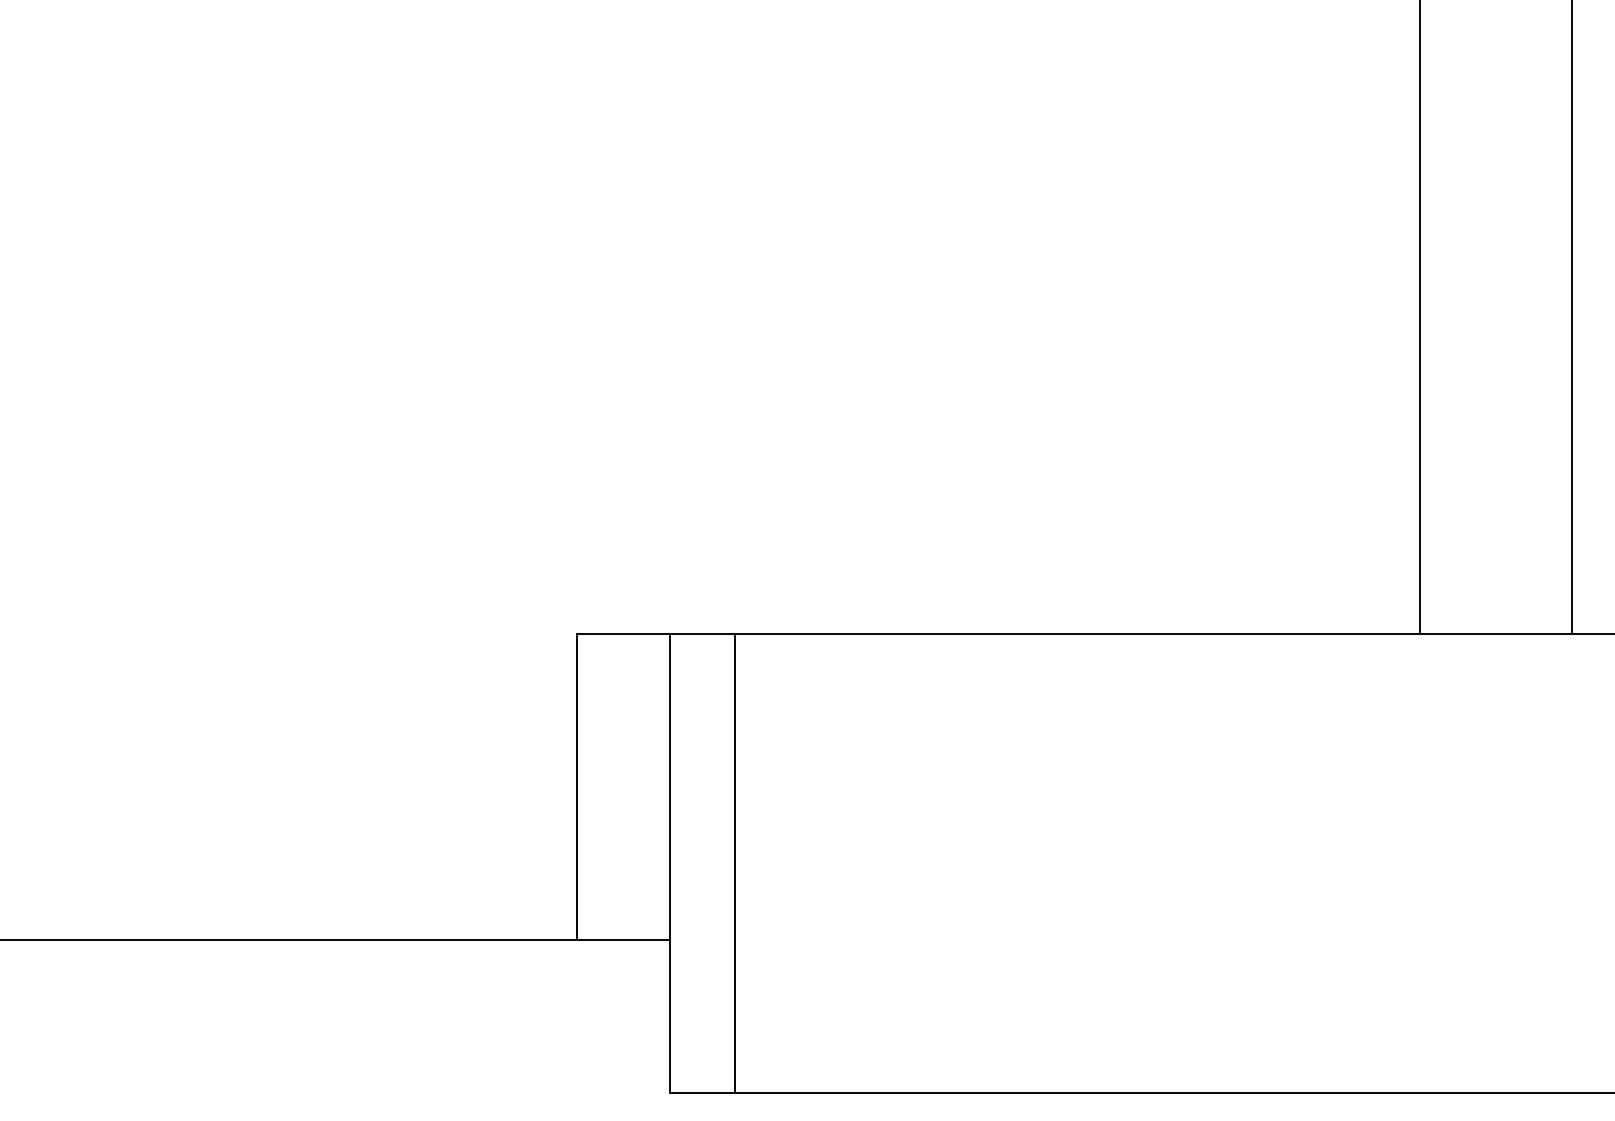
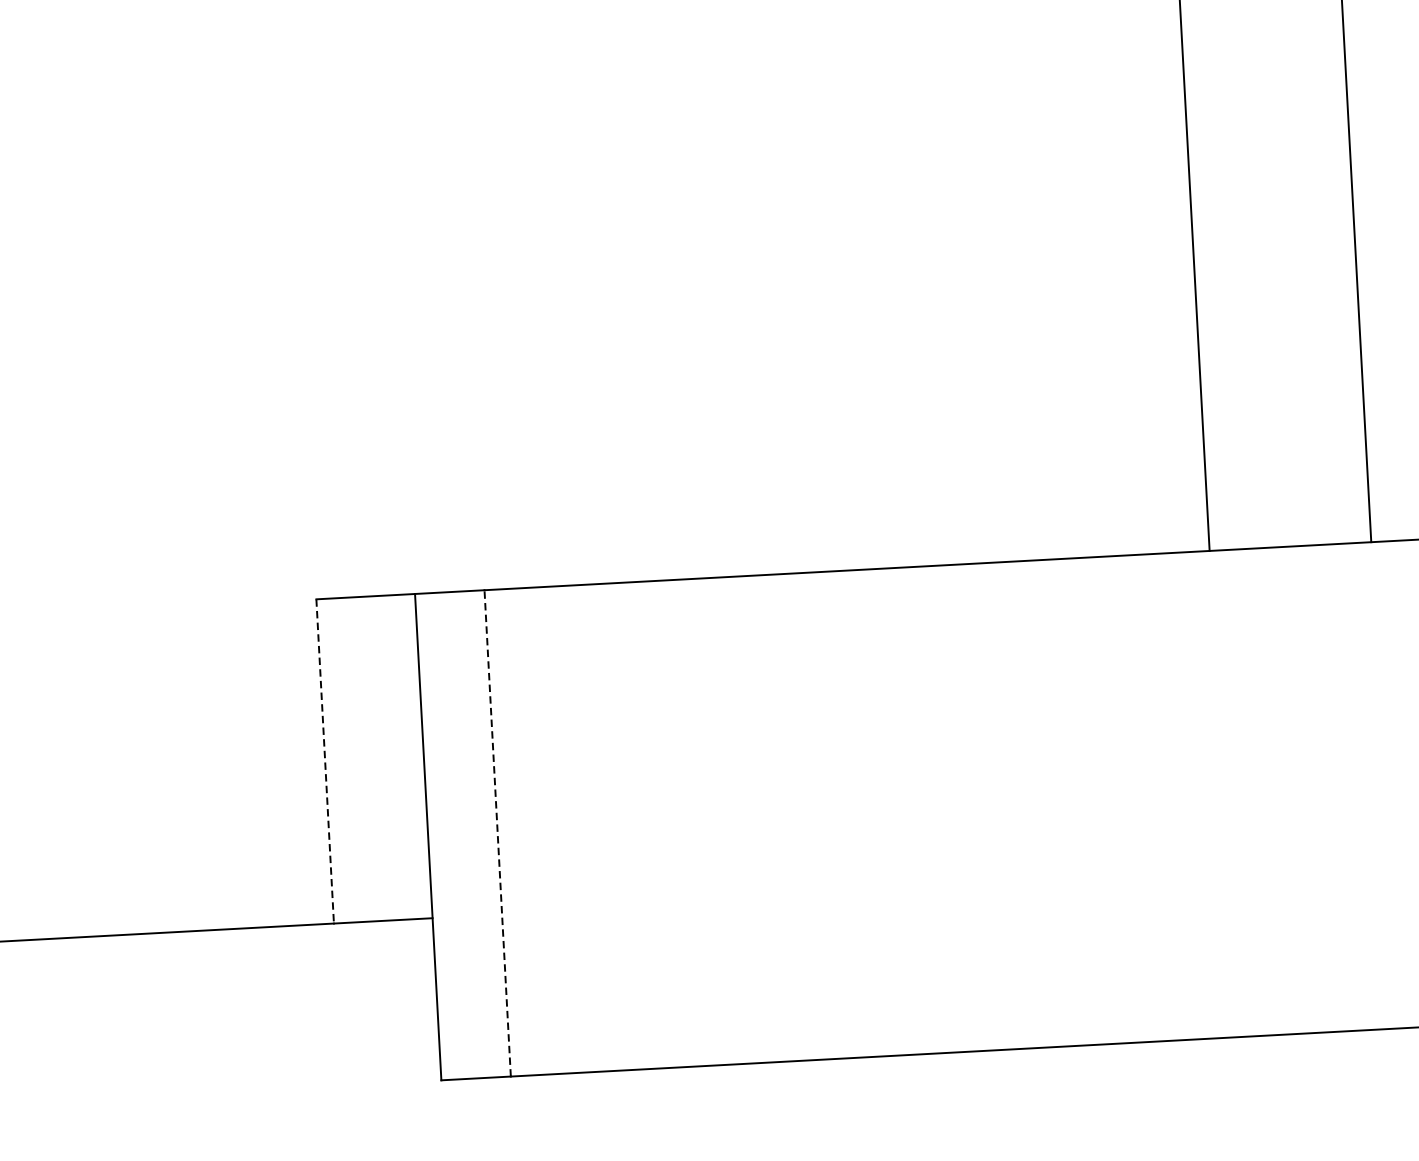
line: (576, 787) -> (325, 762), solid -> dashed
line: (735, 863) -> (497, 833), solid -> dashed

